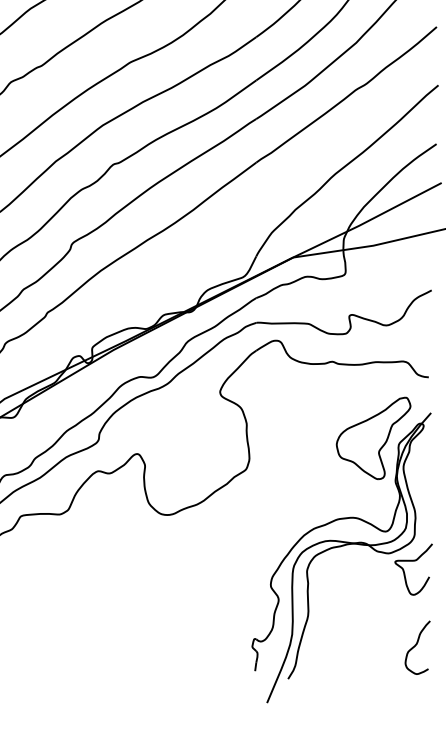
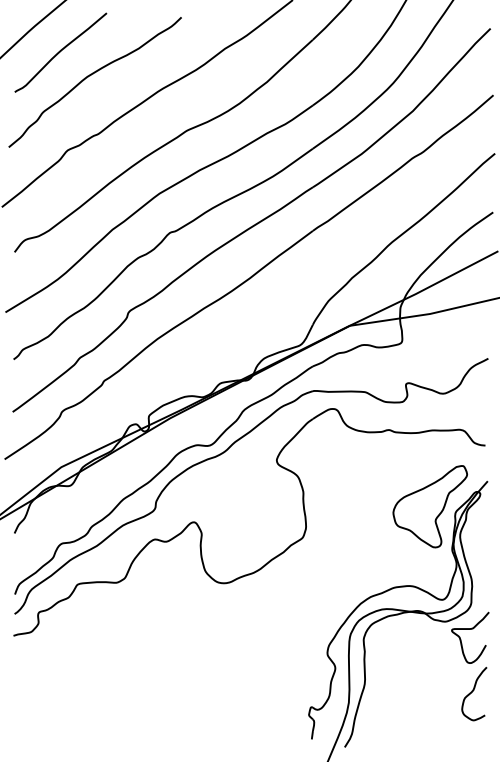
curve: (416, 645) -> (473, 691), moved

